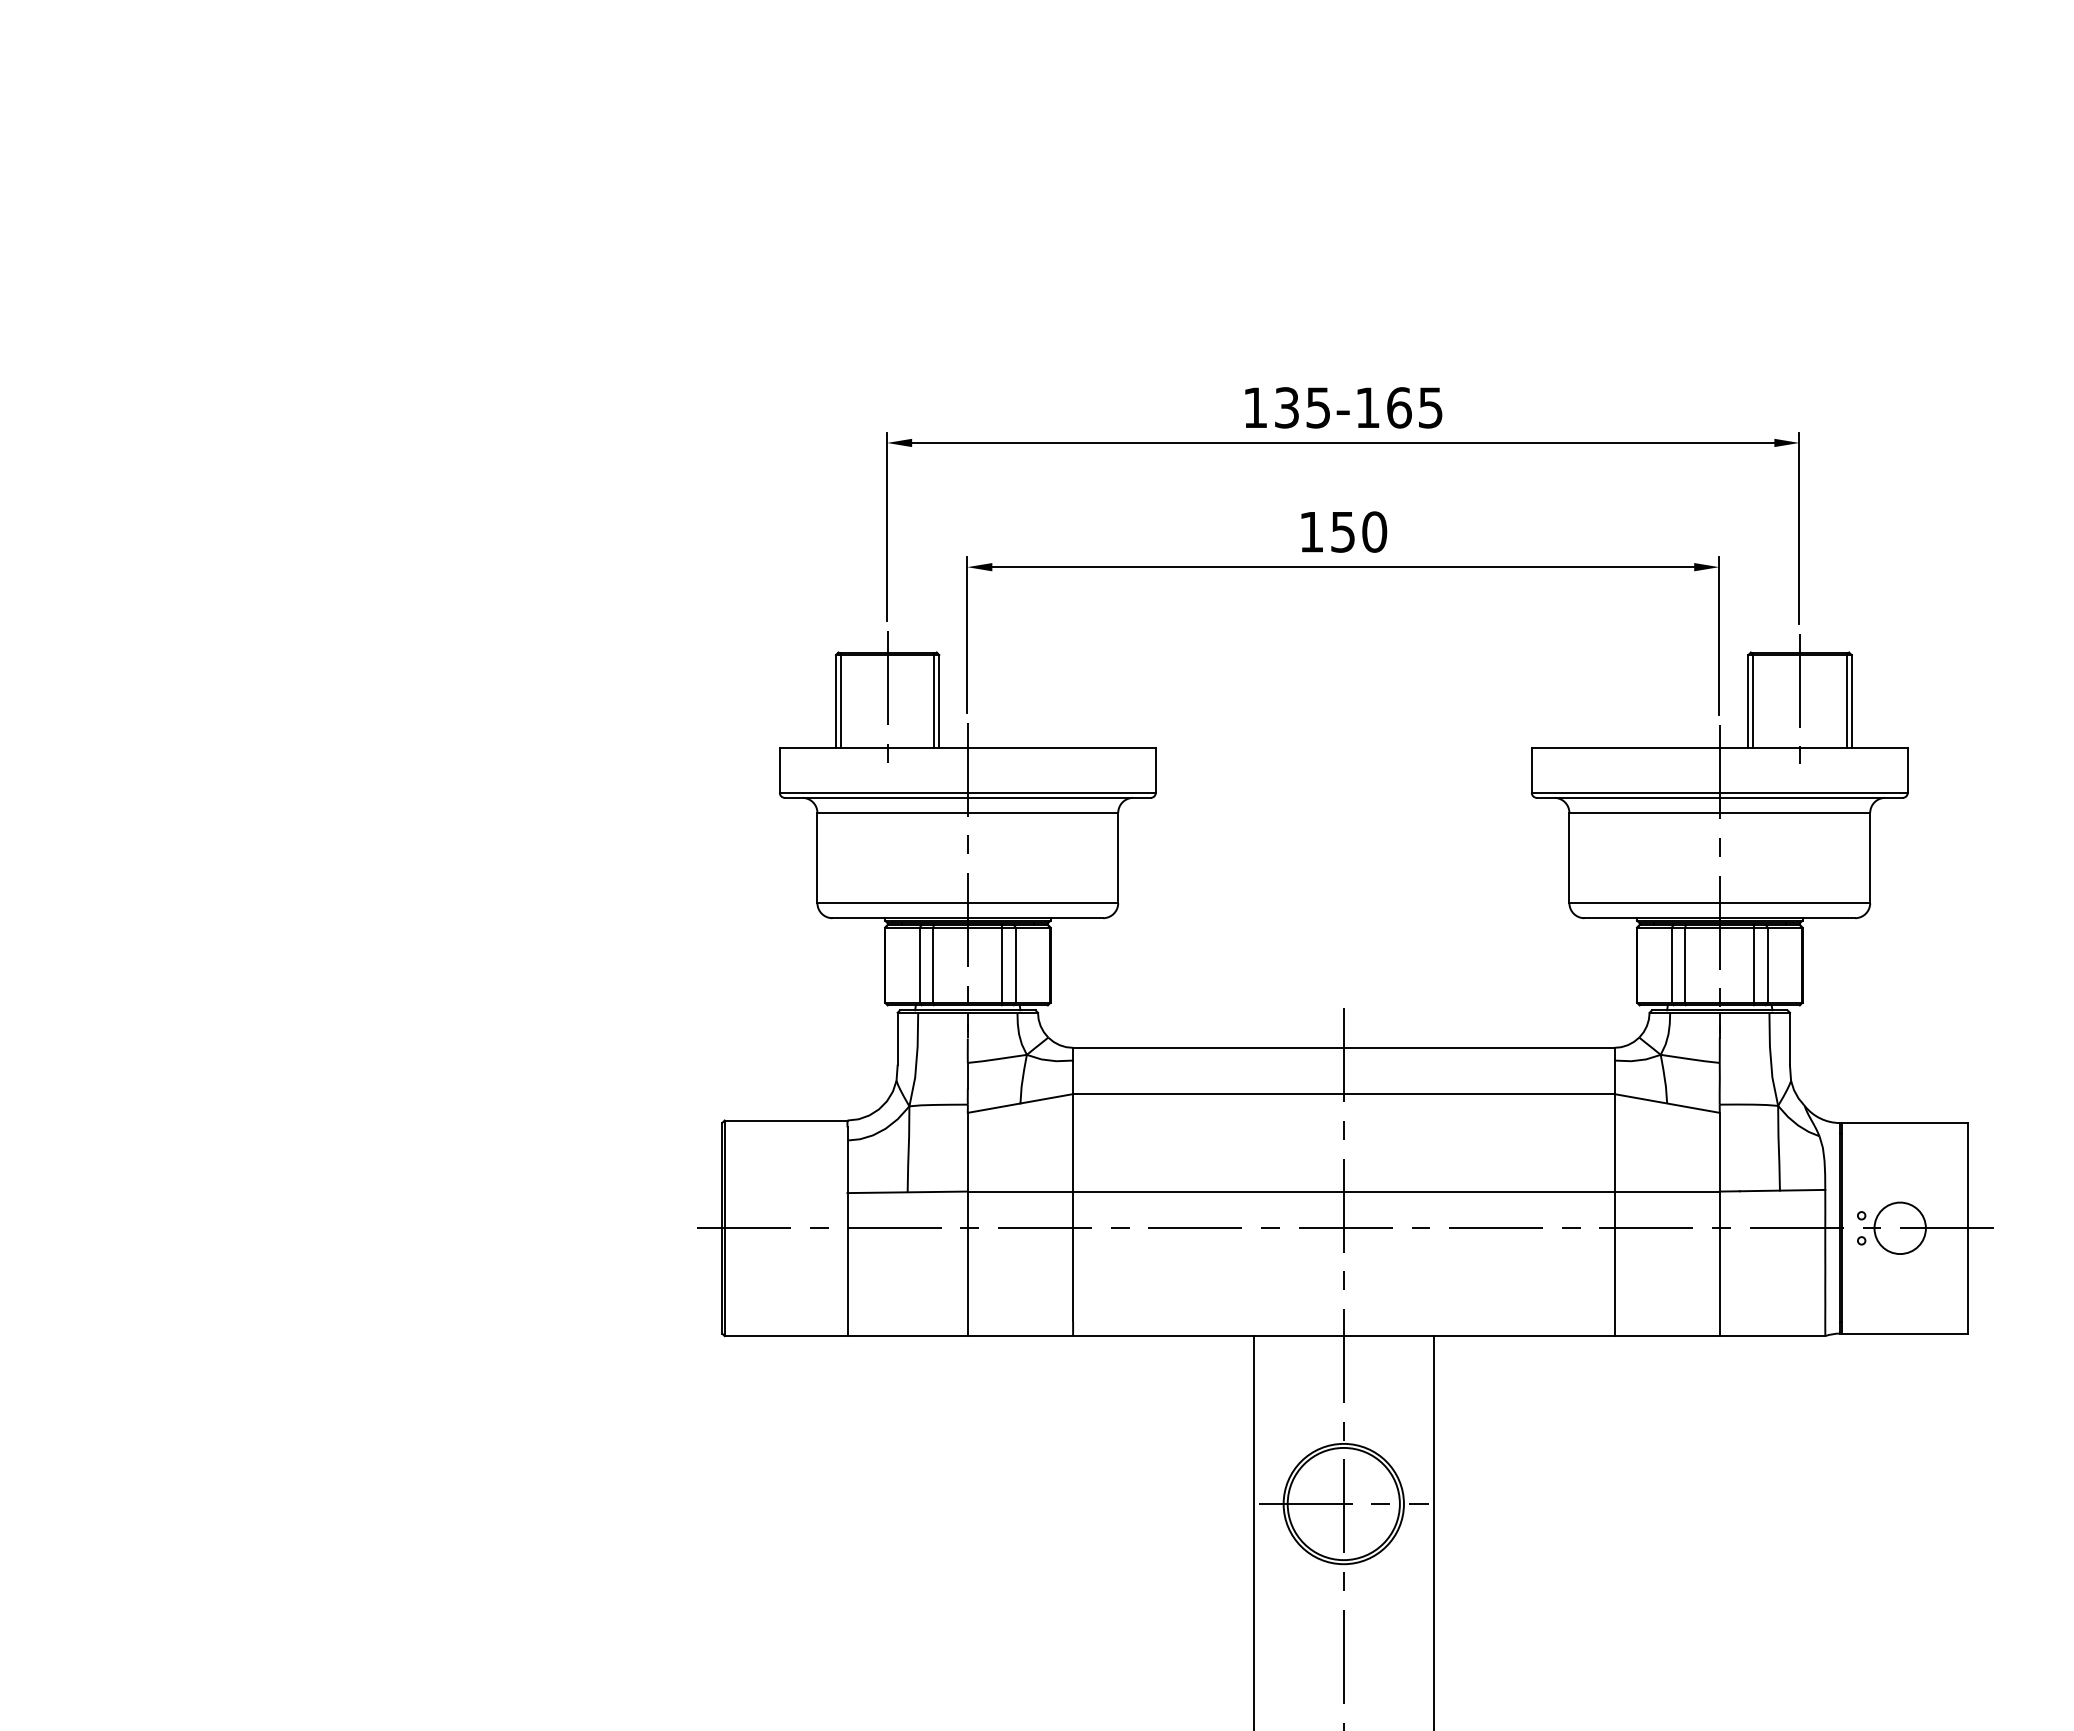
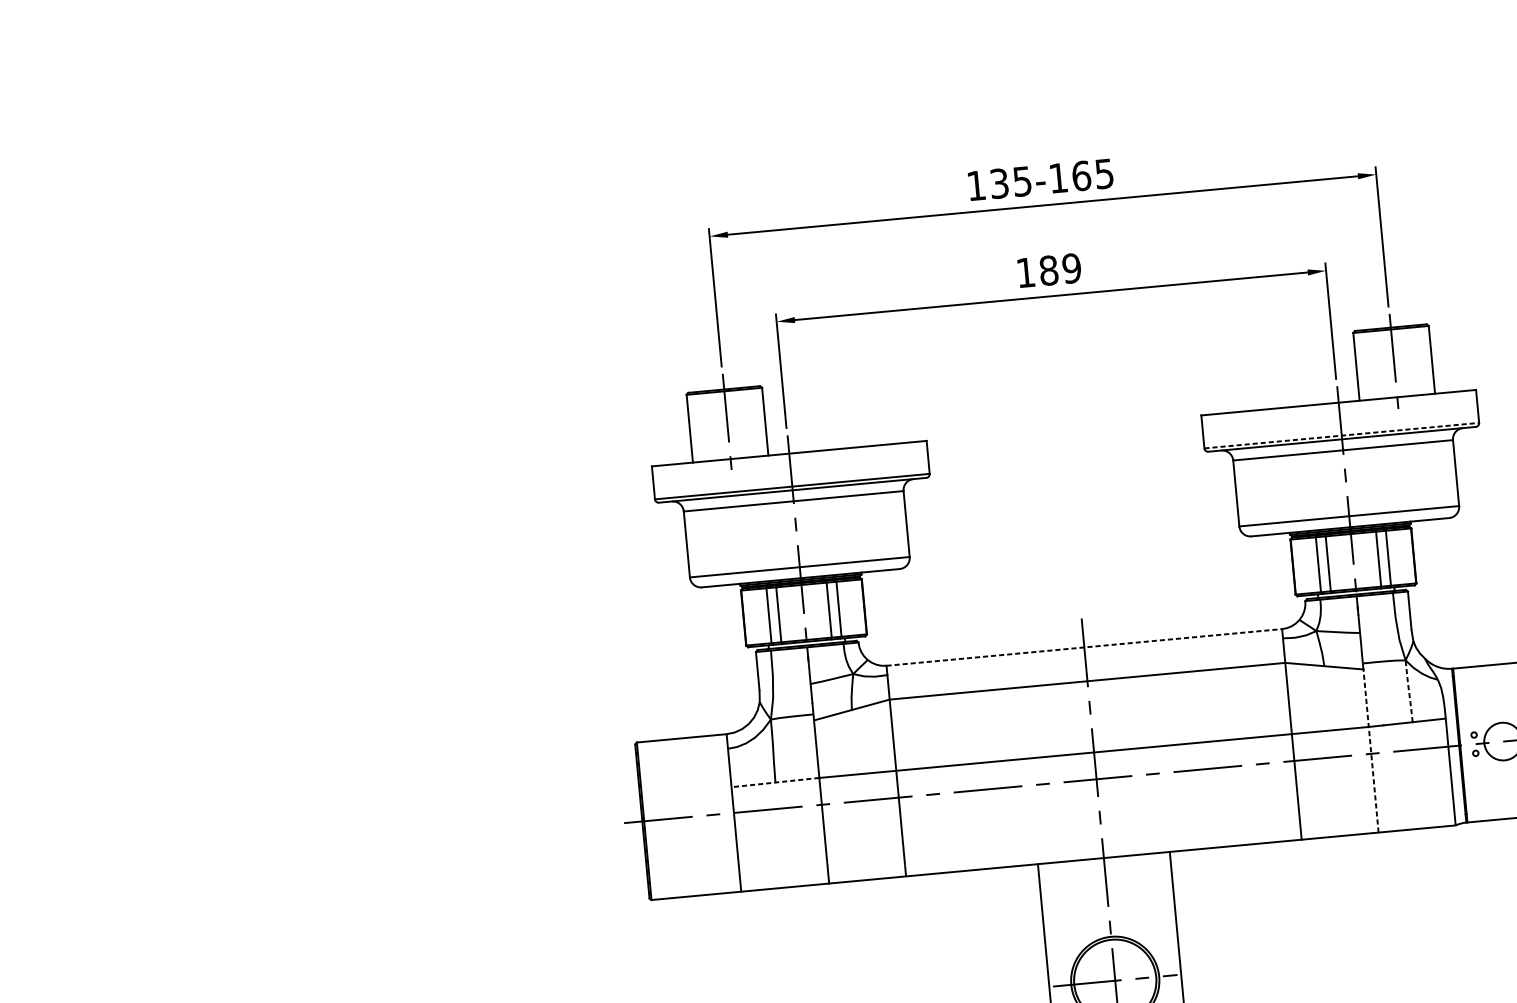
text: (1359, 531) -> (1060, 269), 150 -> 189
line: (840, 699) -> (692, 427), removed
line: (934, 699) -> (761, 420), removed
line: (1753, 699) -> (1360, 365), removed
line: (1846, 699) -> (1428, 358), removed
line: (1719, 792) -> (1341, 435), solid -> dashed
line: (1343, 1047) -> (1084, 647), solid -> dashed
line: (1778, 1148) -> (1408, 691), solid -> dashed
line: (907, 1192) -> (775, 782), solid -> dashed
line: (1719, 1224) -> (1370, 751), solid -> dashed

